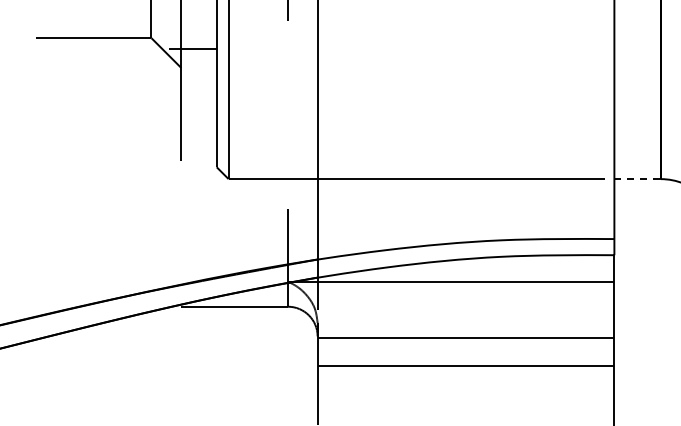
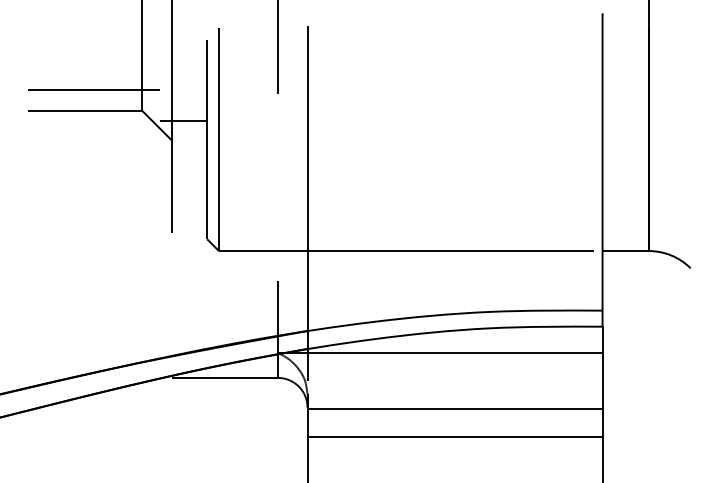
line: (102, 17) -> (93, 90), added
line: (638, 179) -> (626, 251), dashed -> solid

